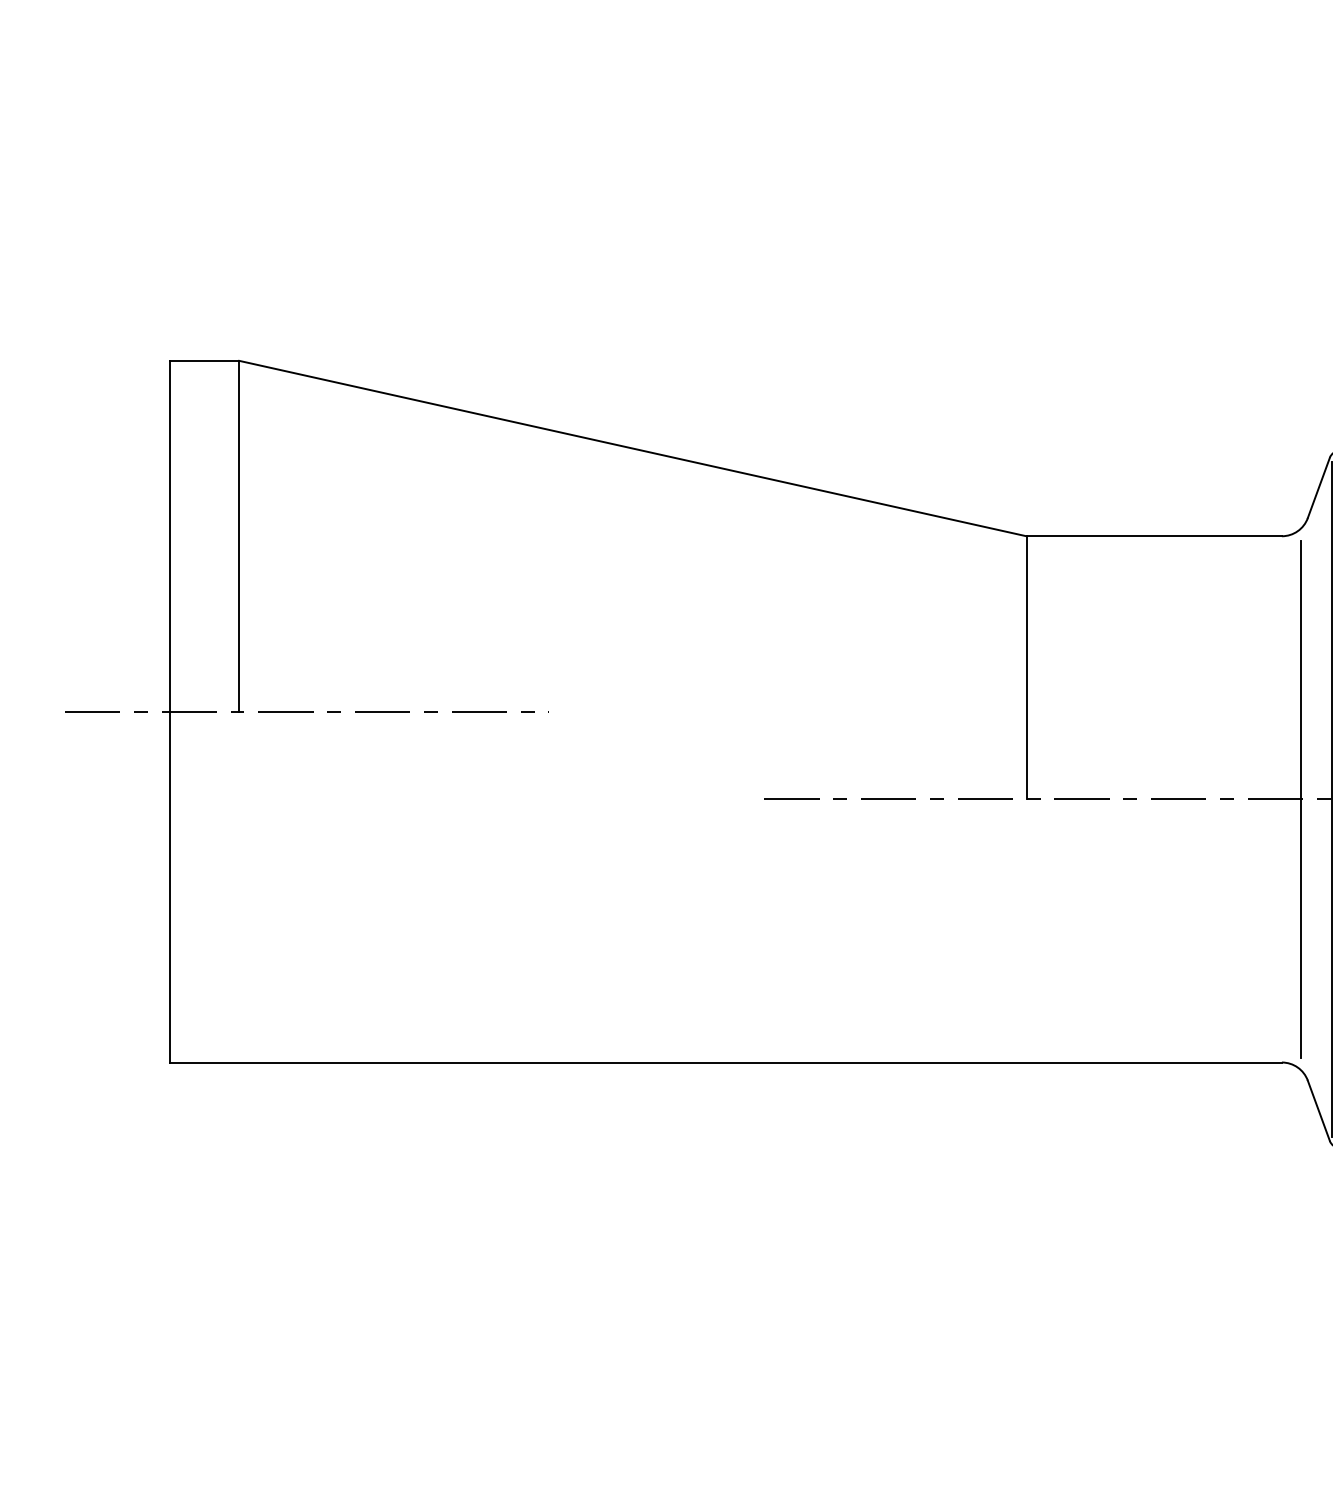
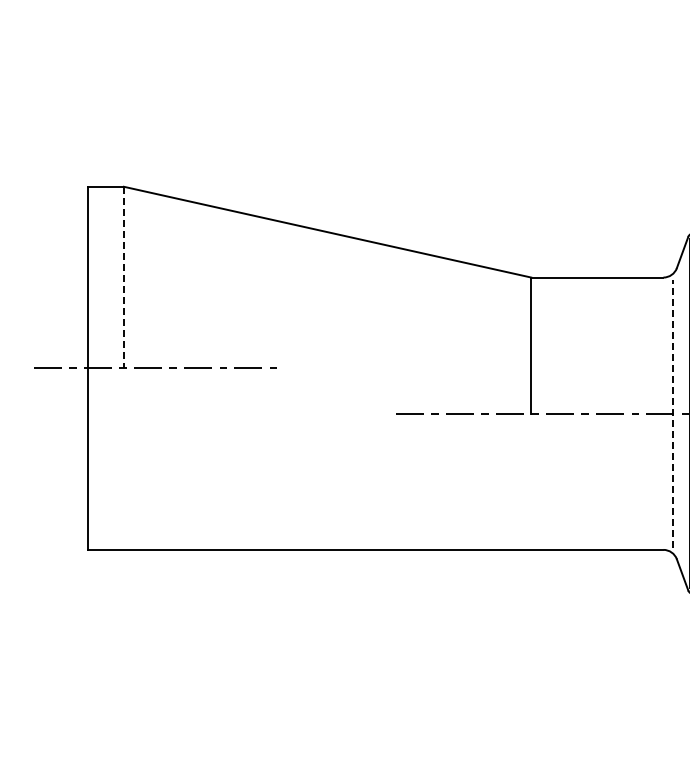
line: (238, 536) -> (123, 277), solid -> dashed
line: (1301, 798) -> (673, 413), solid -> dashed

